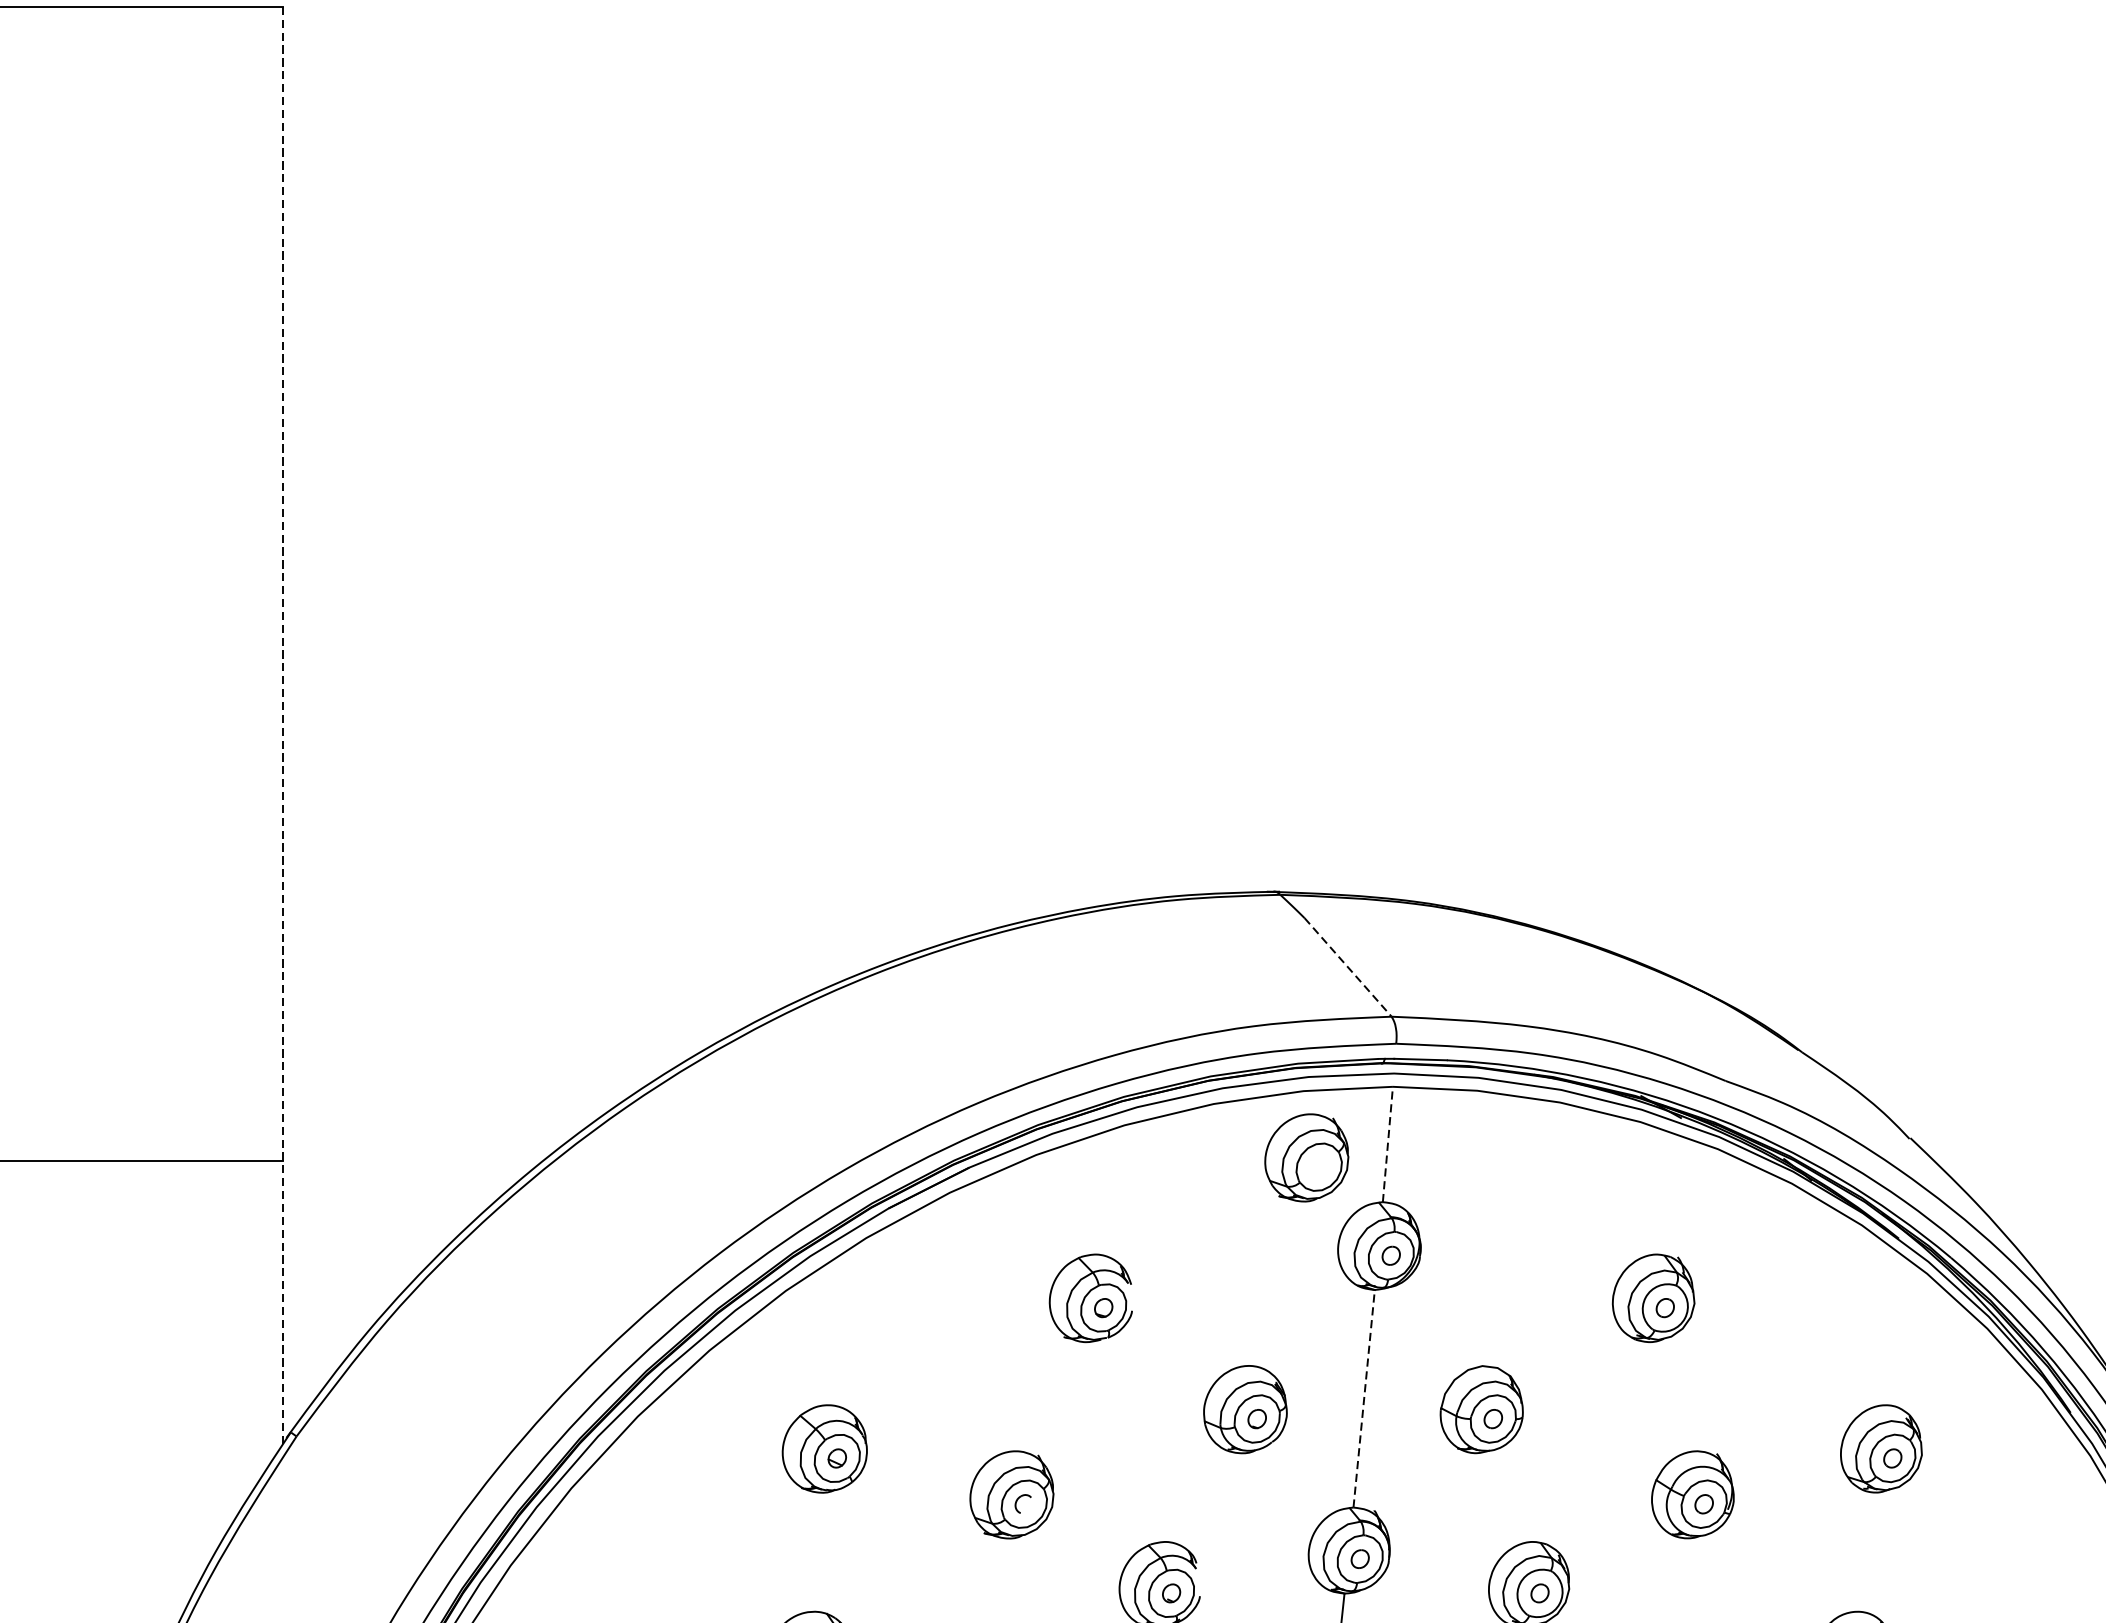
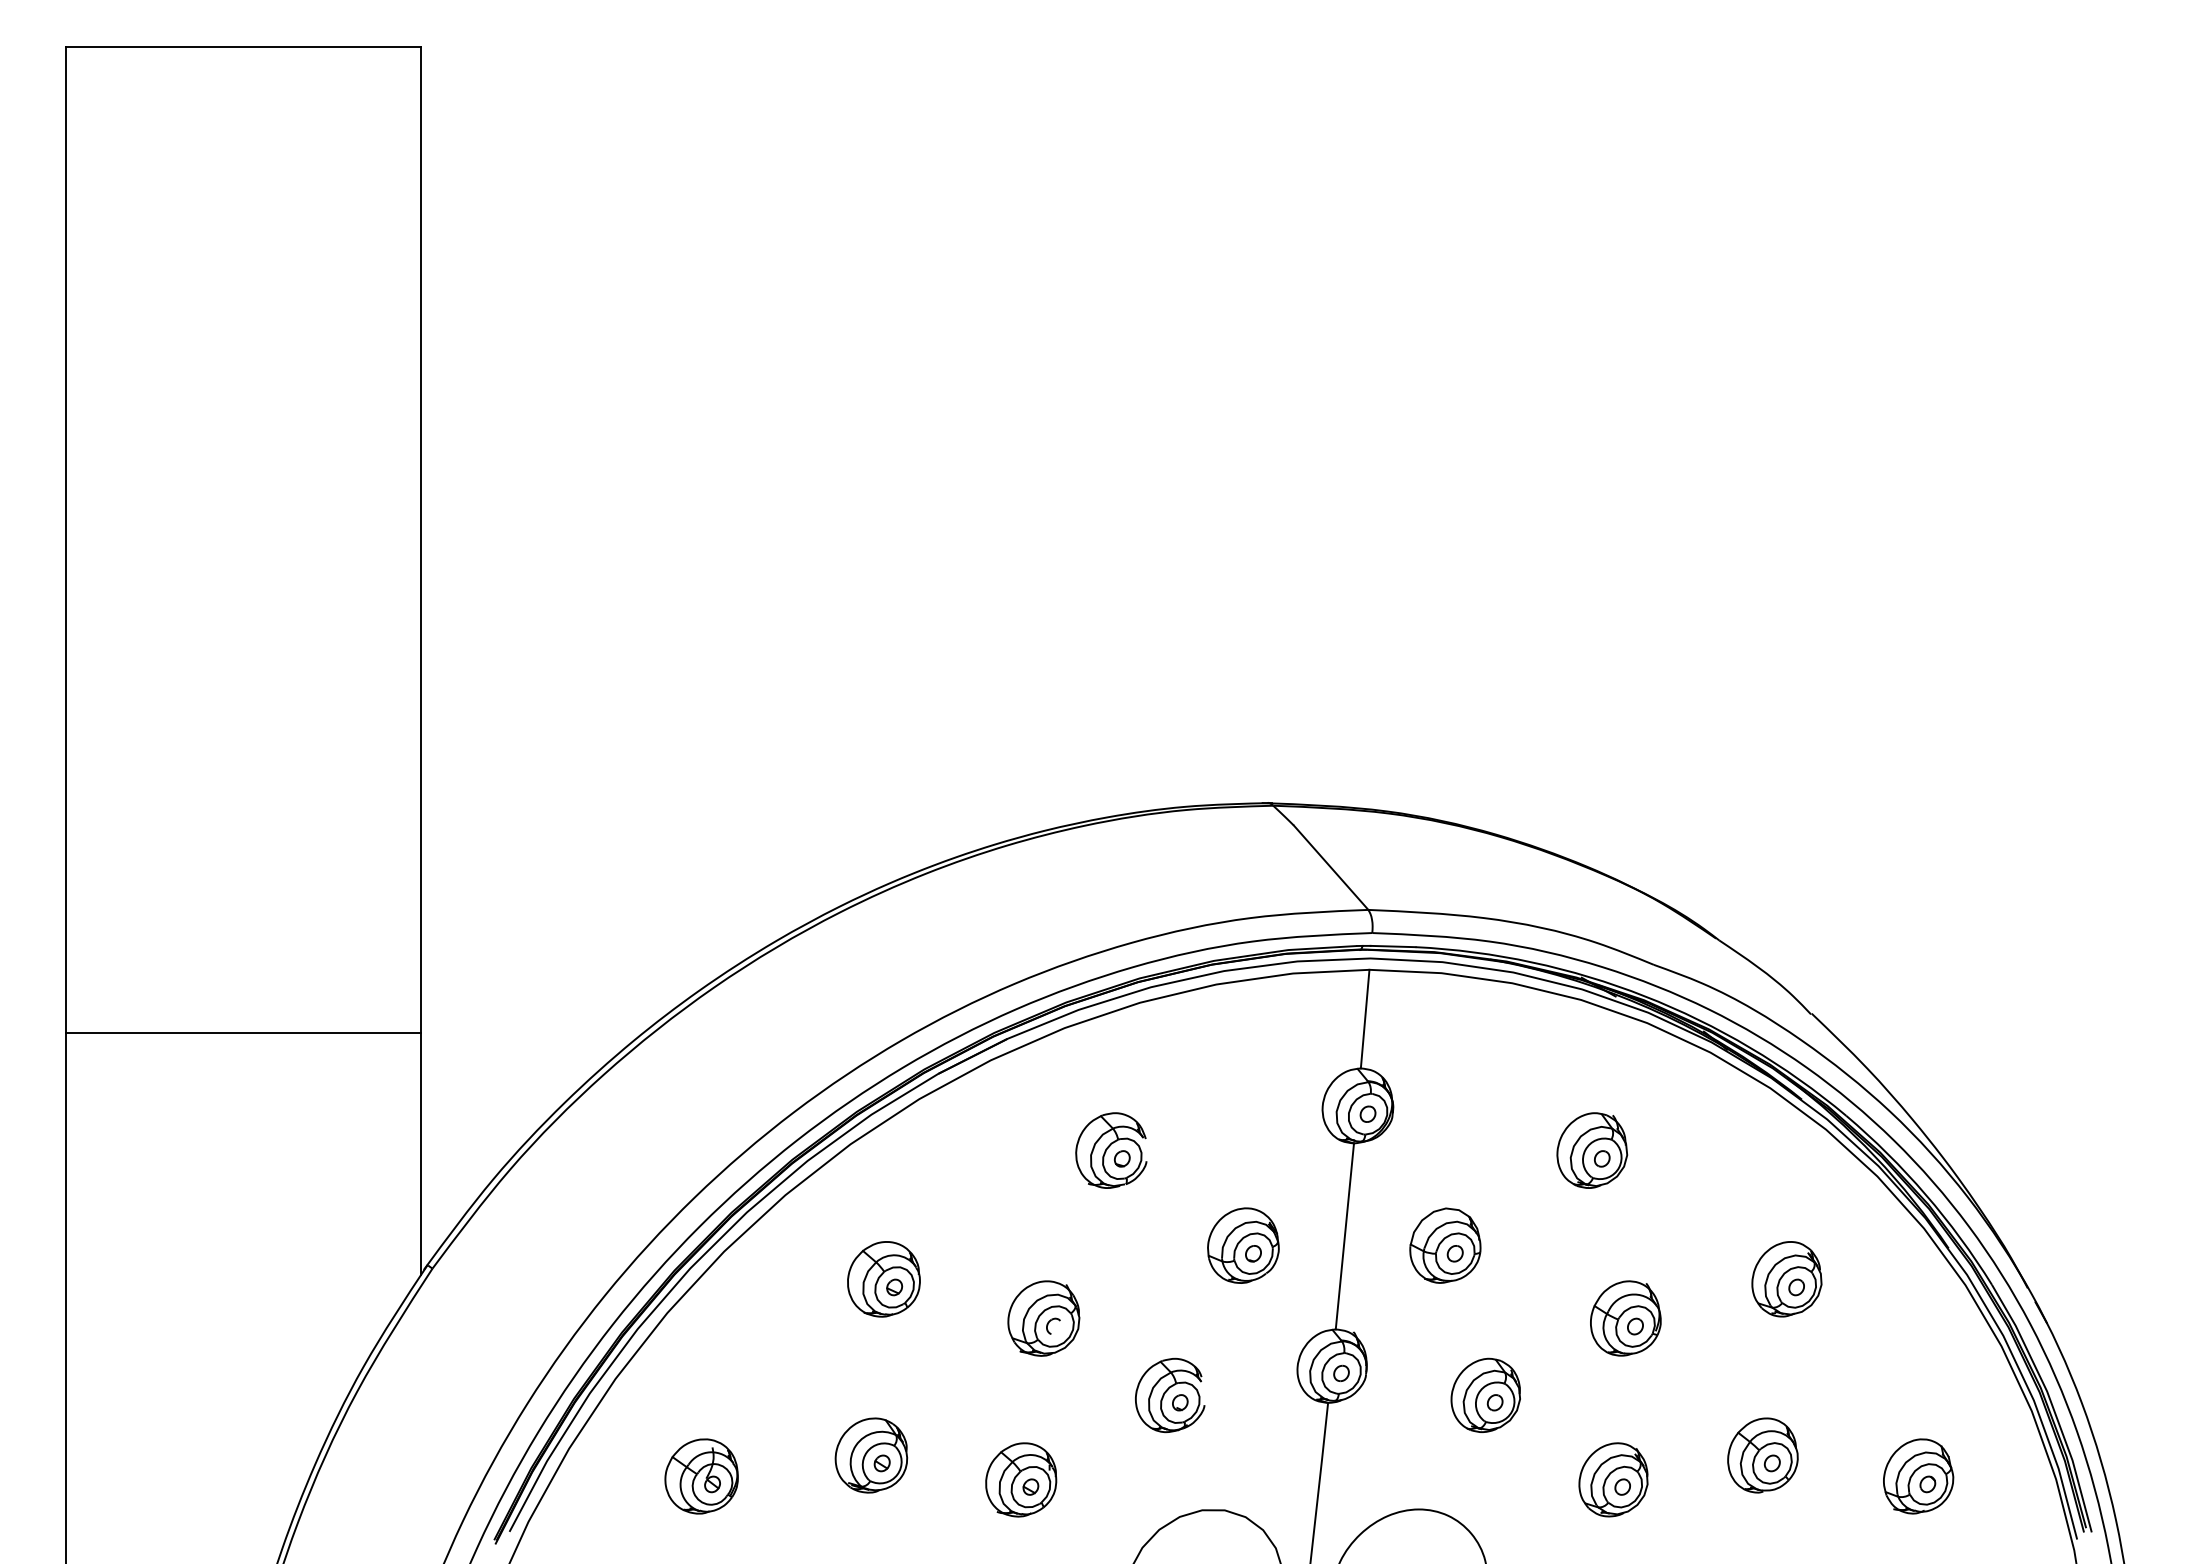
line: (283, 726) -> (421, 661), dashed -> solid
line: (1348, 968) -> (1331, 868), dashed -> solid
line: (1388, 1143) -> (1365, 1018), dashed -> solid
part: (1306, 1157) -> (1295, 1030), removed
line: (1363, 1397) -> (1344, 1235), dashed -> solid

